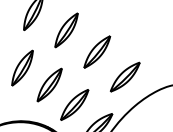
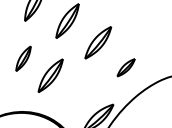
part: (22, 67) -> (23, 58), size x0.7
part: (124, 76) -> (125, 67), size x0.6
part: (74, 104) -> (75, 95), removed

